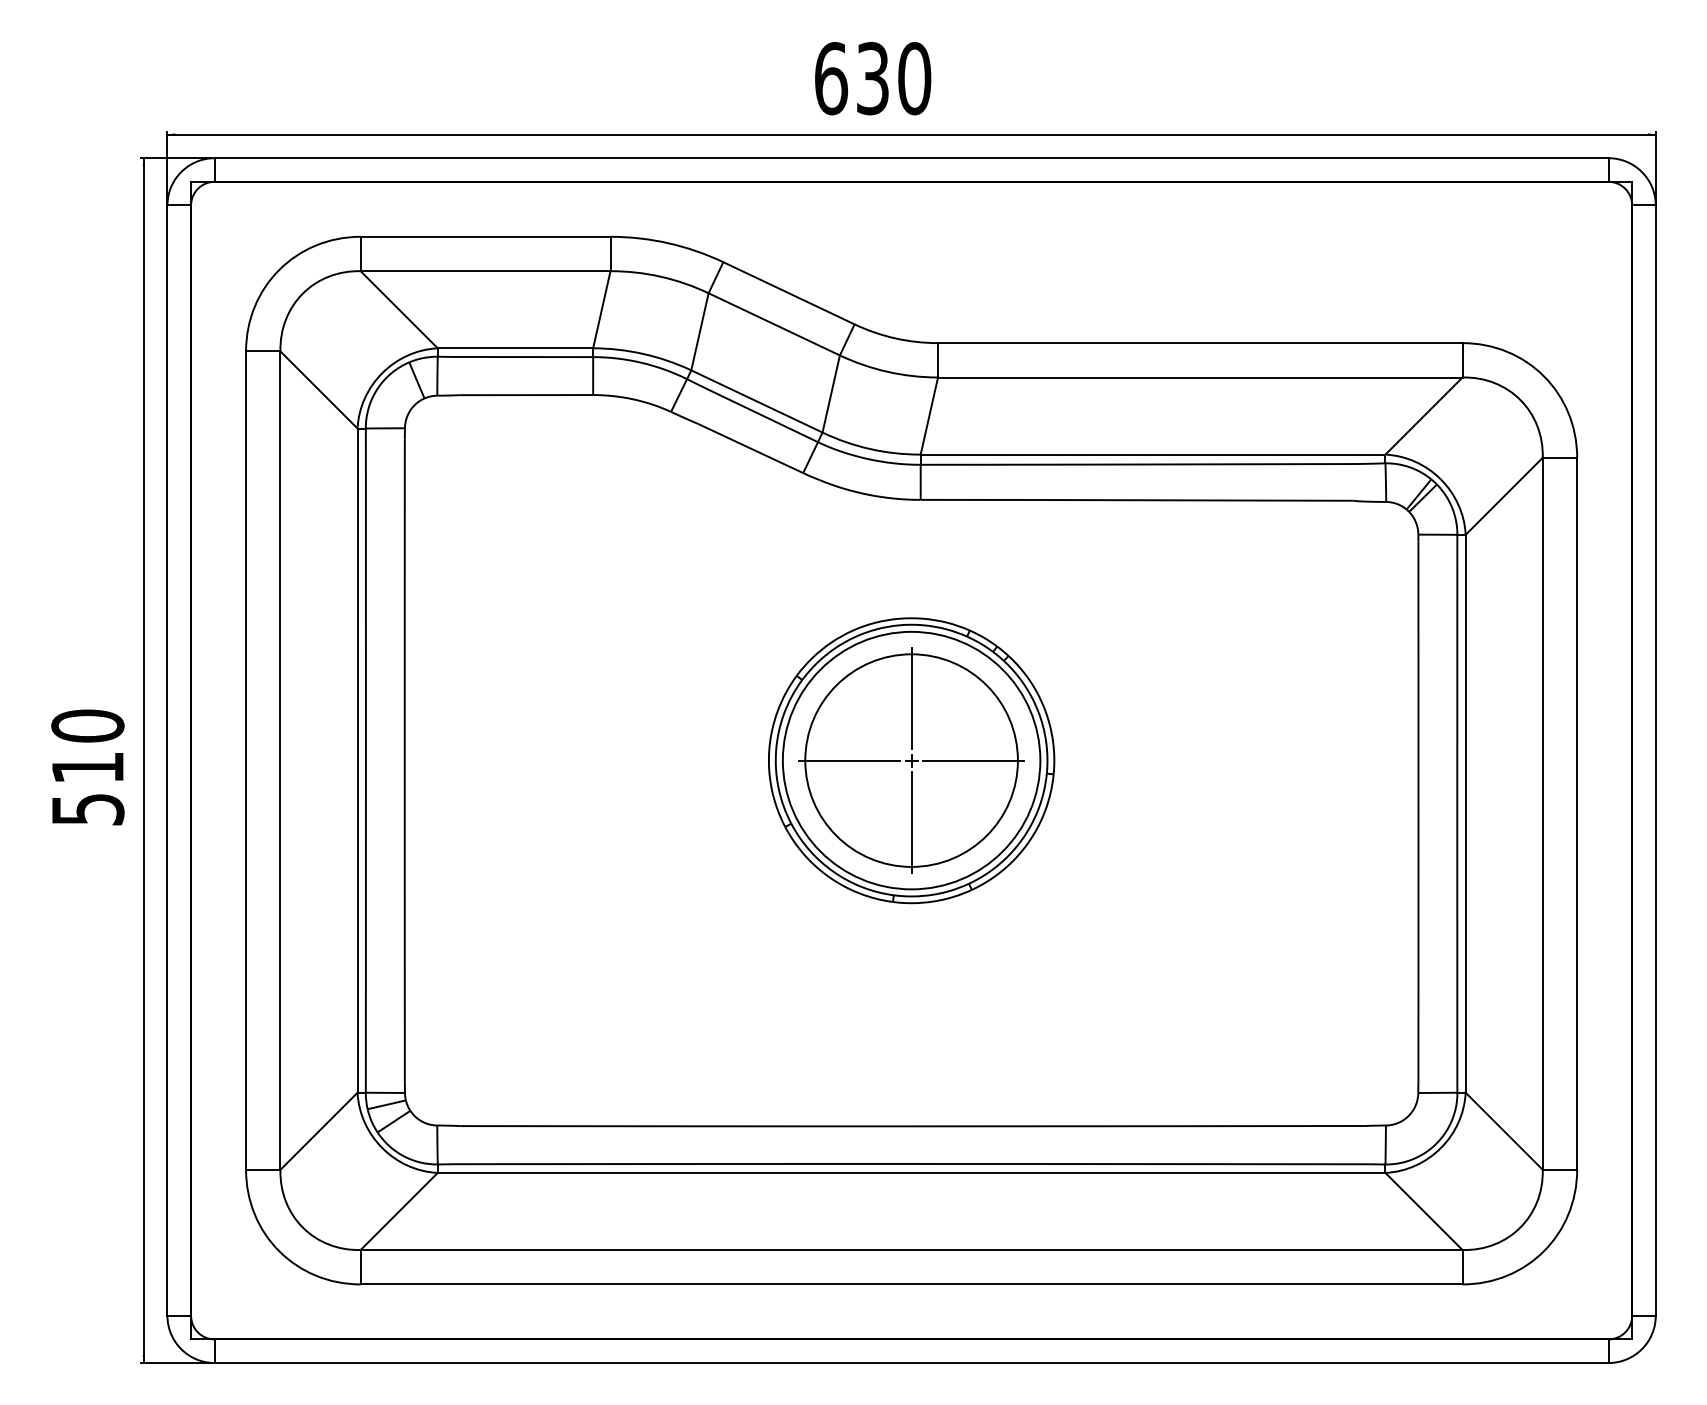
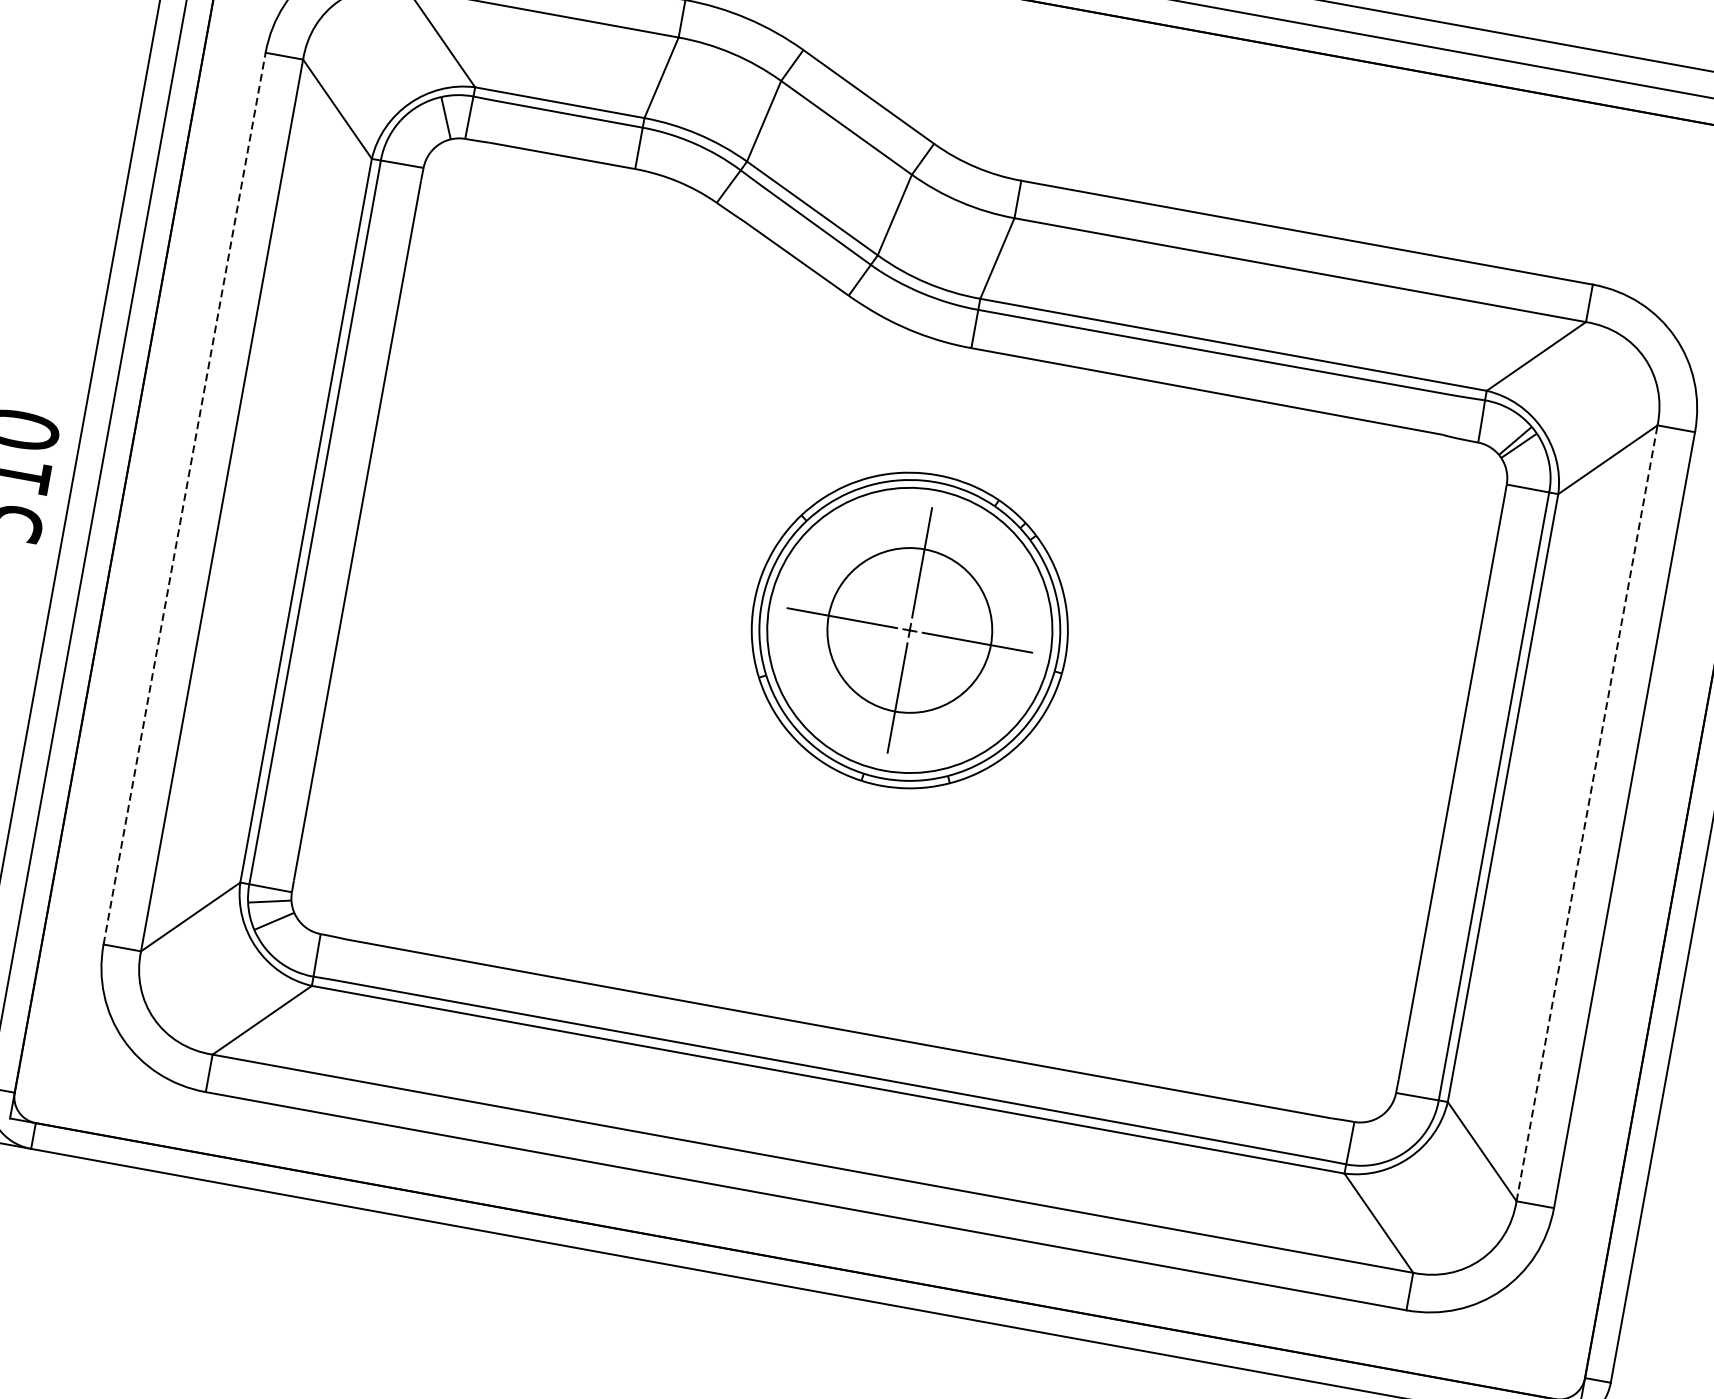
line: (246, 760) -> (185, 498), solid -> dashed
circle: (911, 760) -> (909, 630), size x0.7
line: (1542, 813) -> (1586, 813), solid -> dashed

